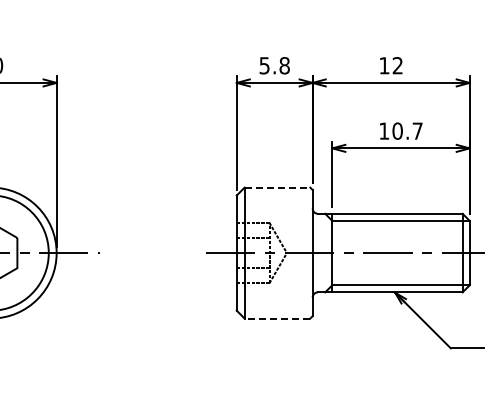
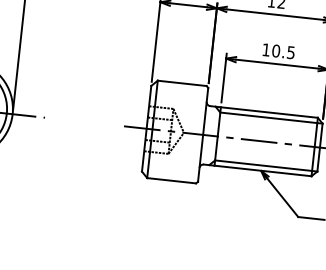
text: (417, 130) -> (291, 52), 10.7 -> 10.5
line: (277, 187) -> (182, 83), dashed -> solid
line: (277, 318) -> (171, 180), dashed -> solid

